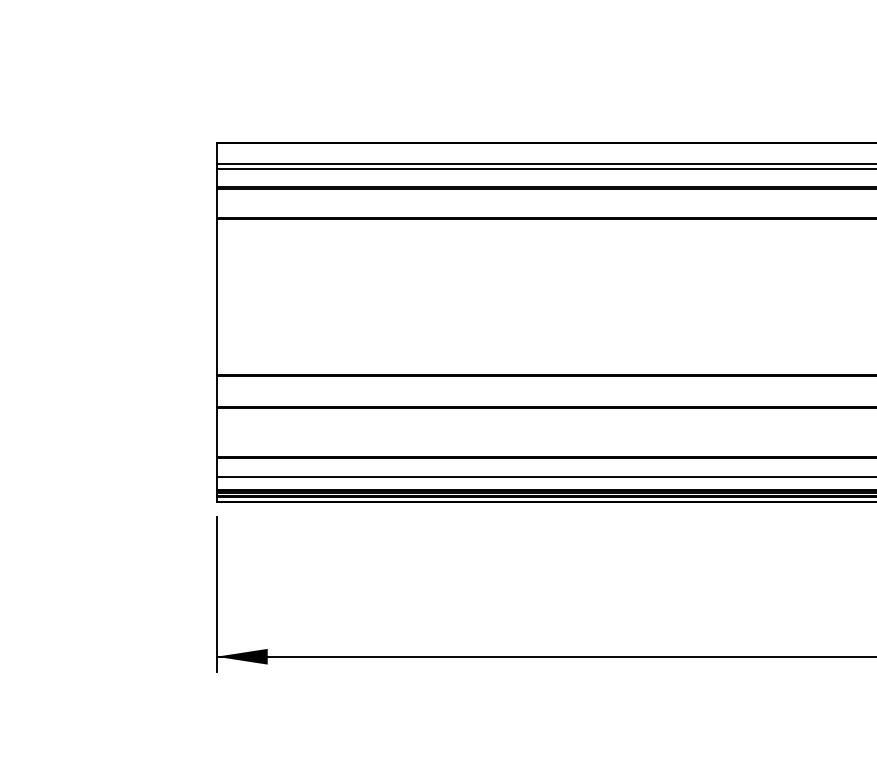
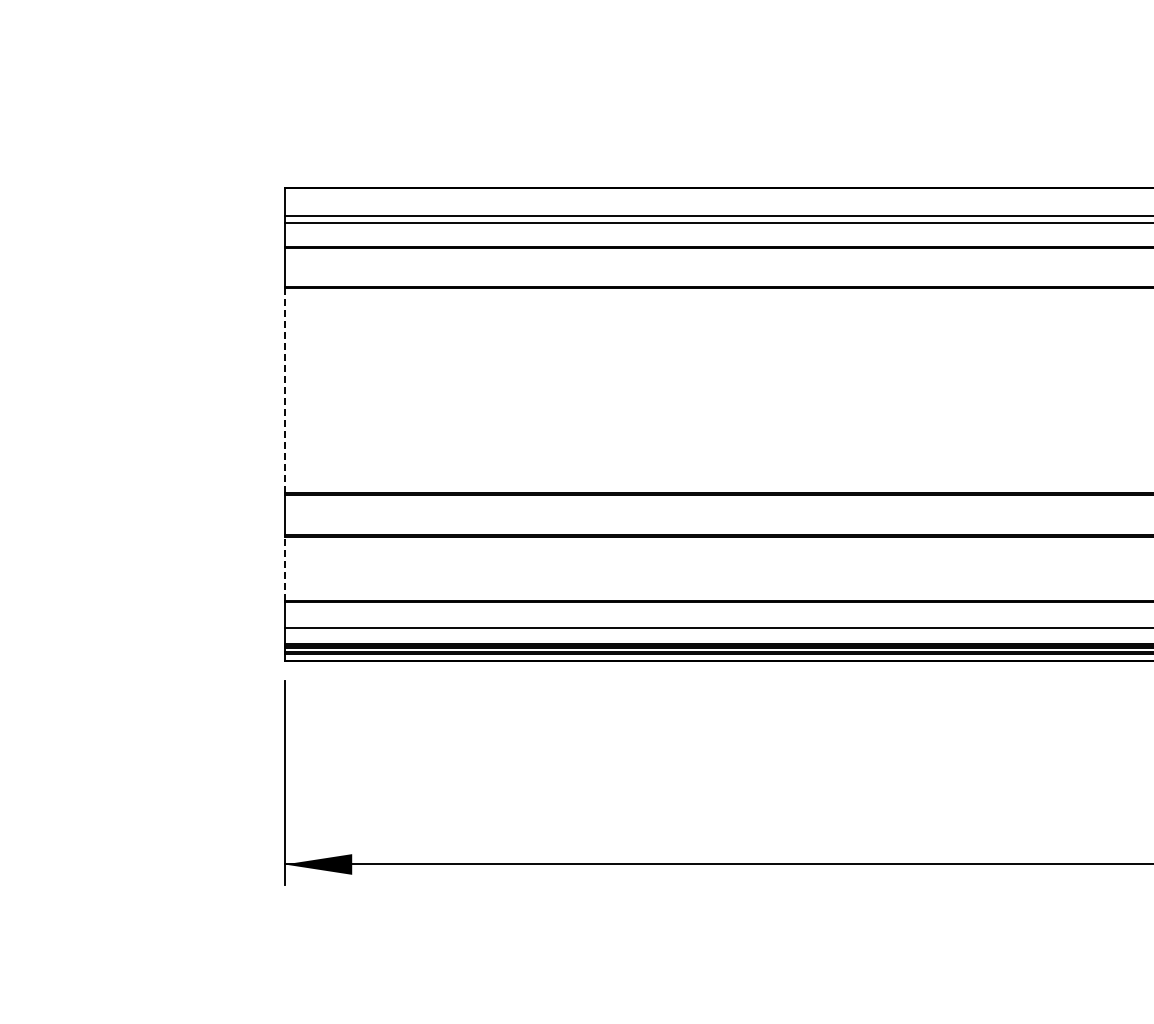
line: (216, 296) -> (284, 390), solid -> dashed
line: (216, 431) -> (284, 568), solid -> dashed

